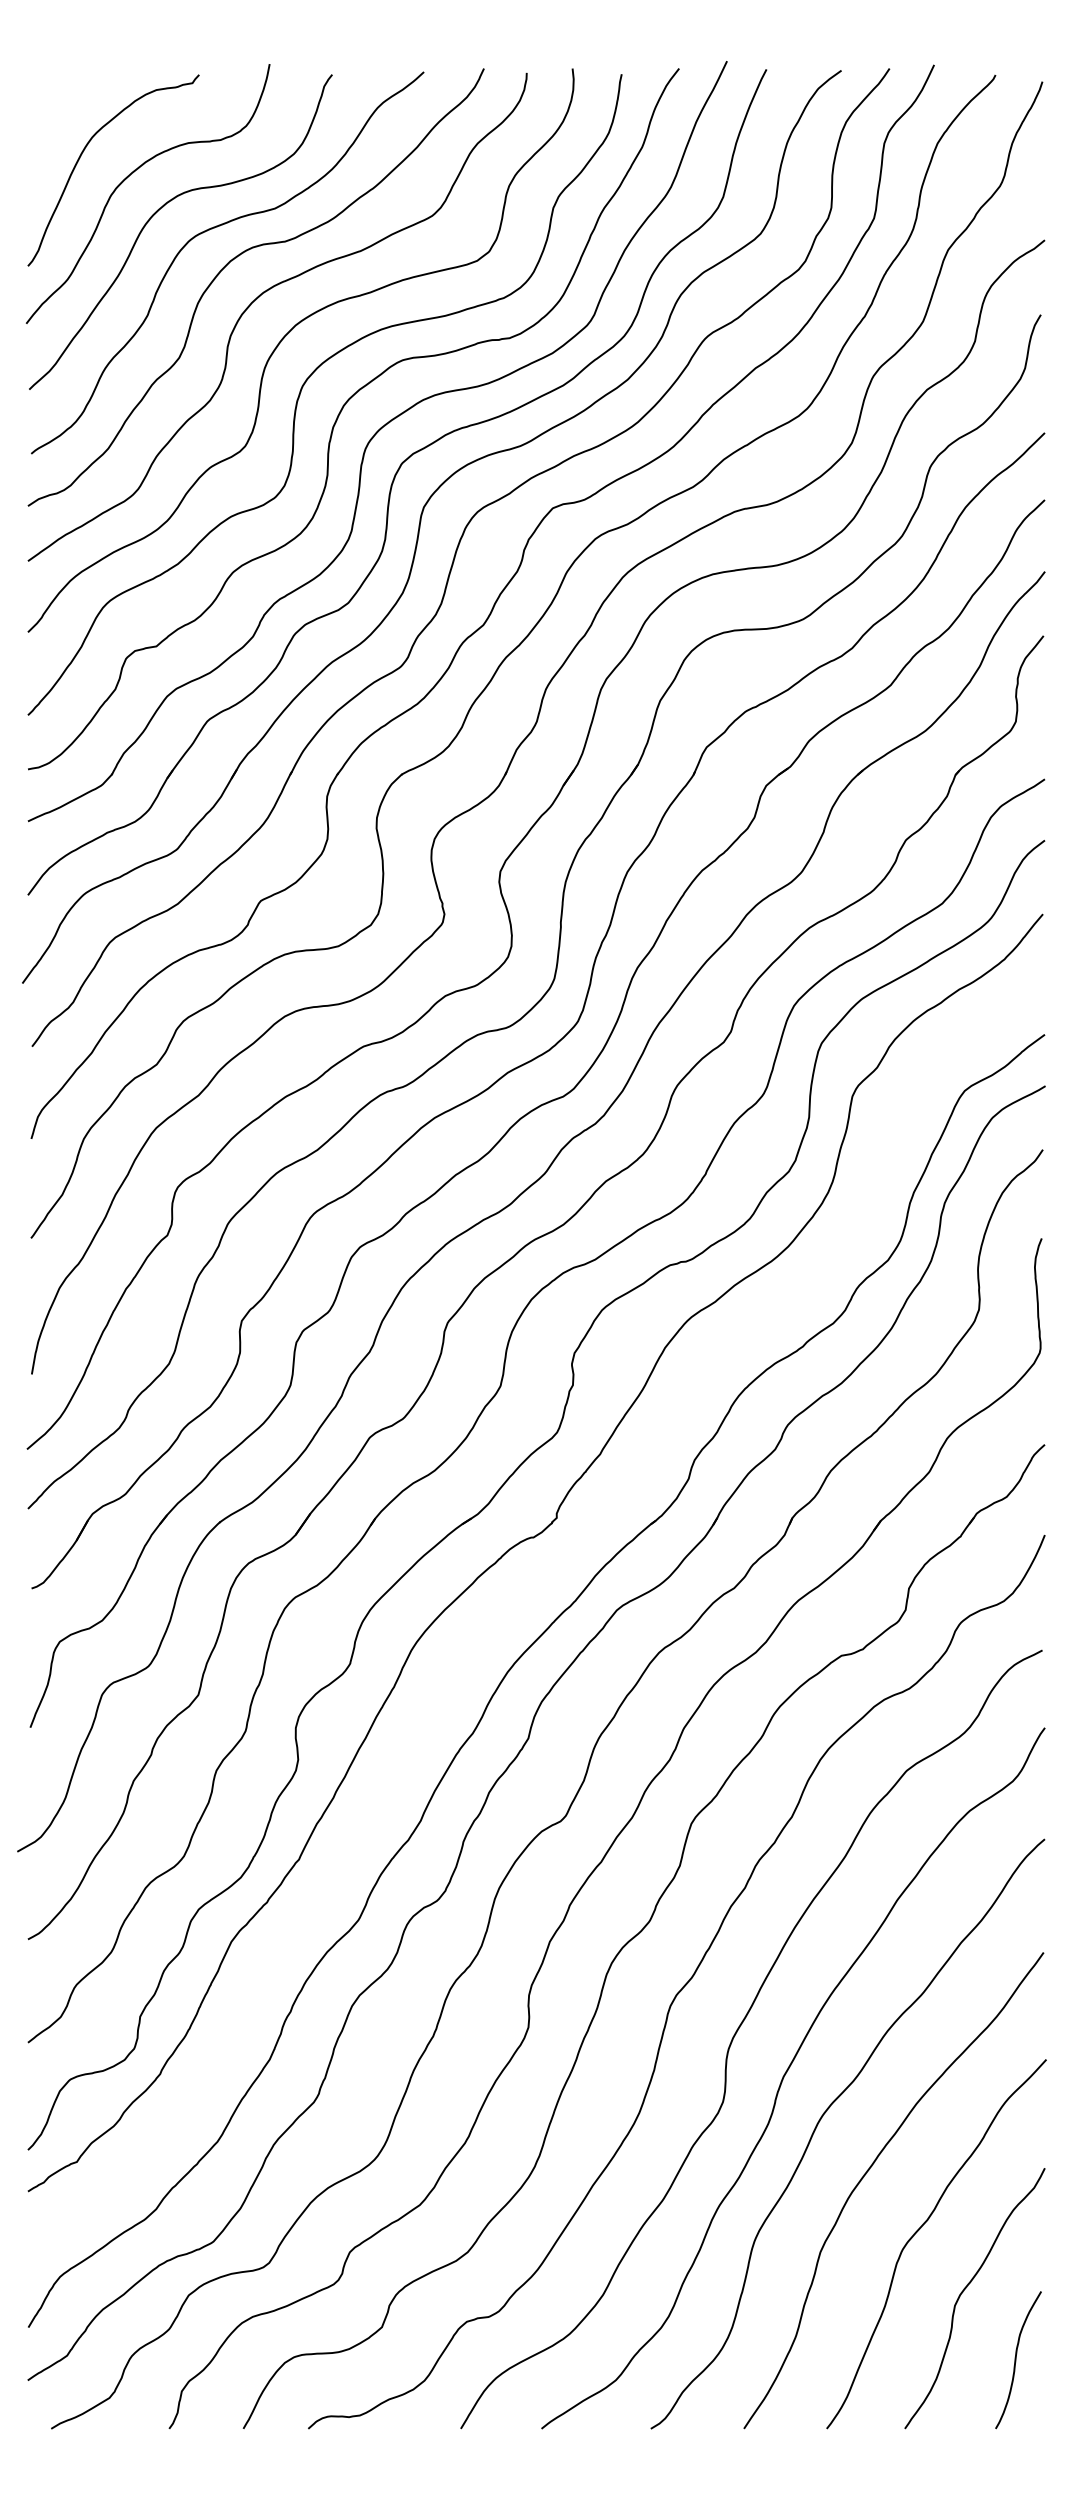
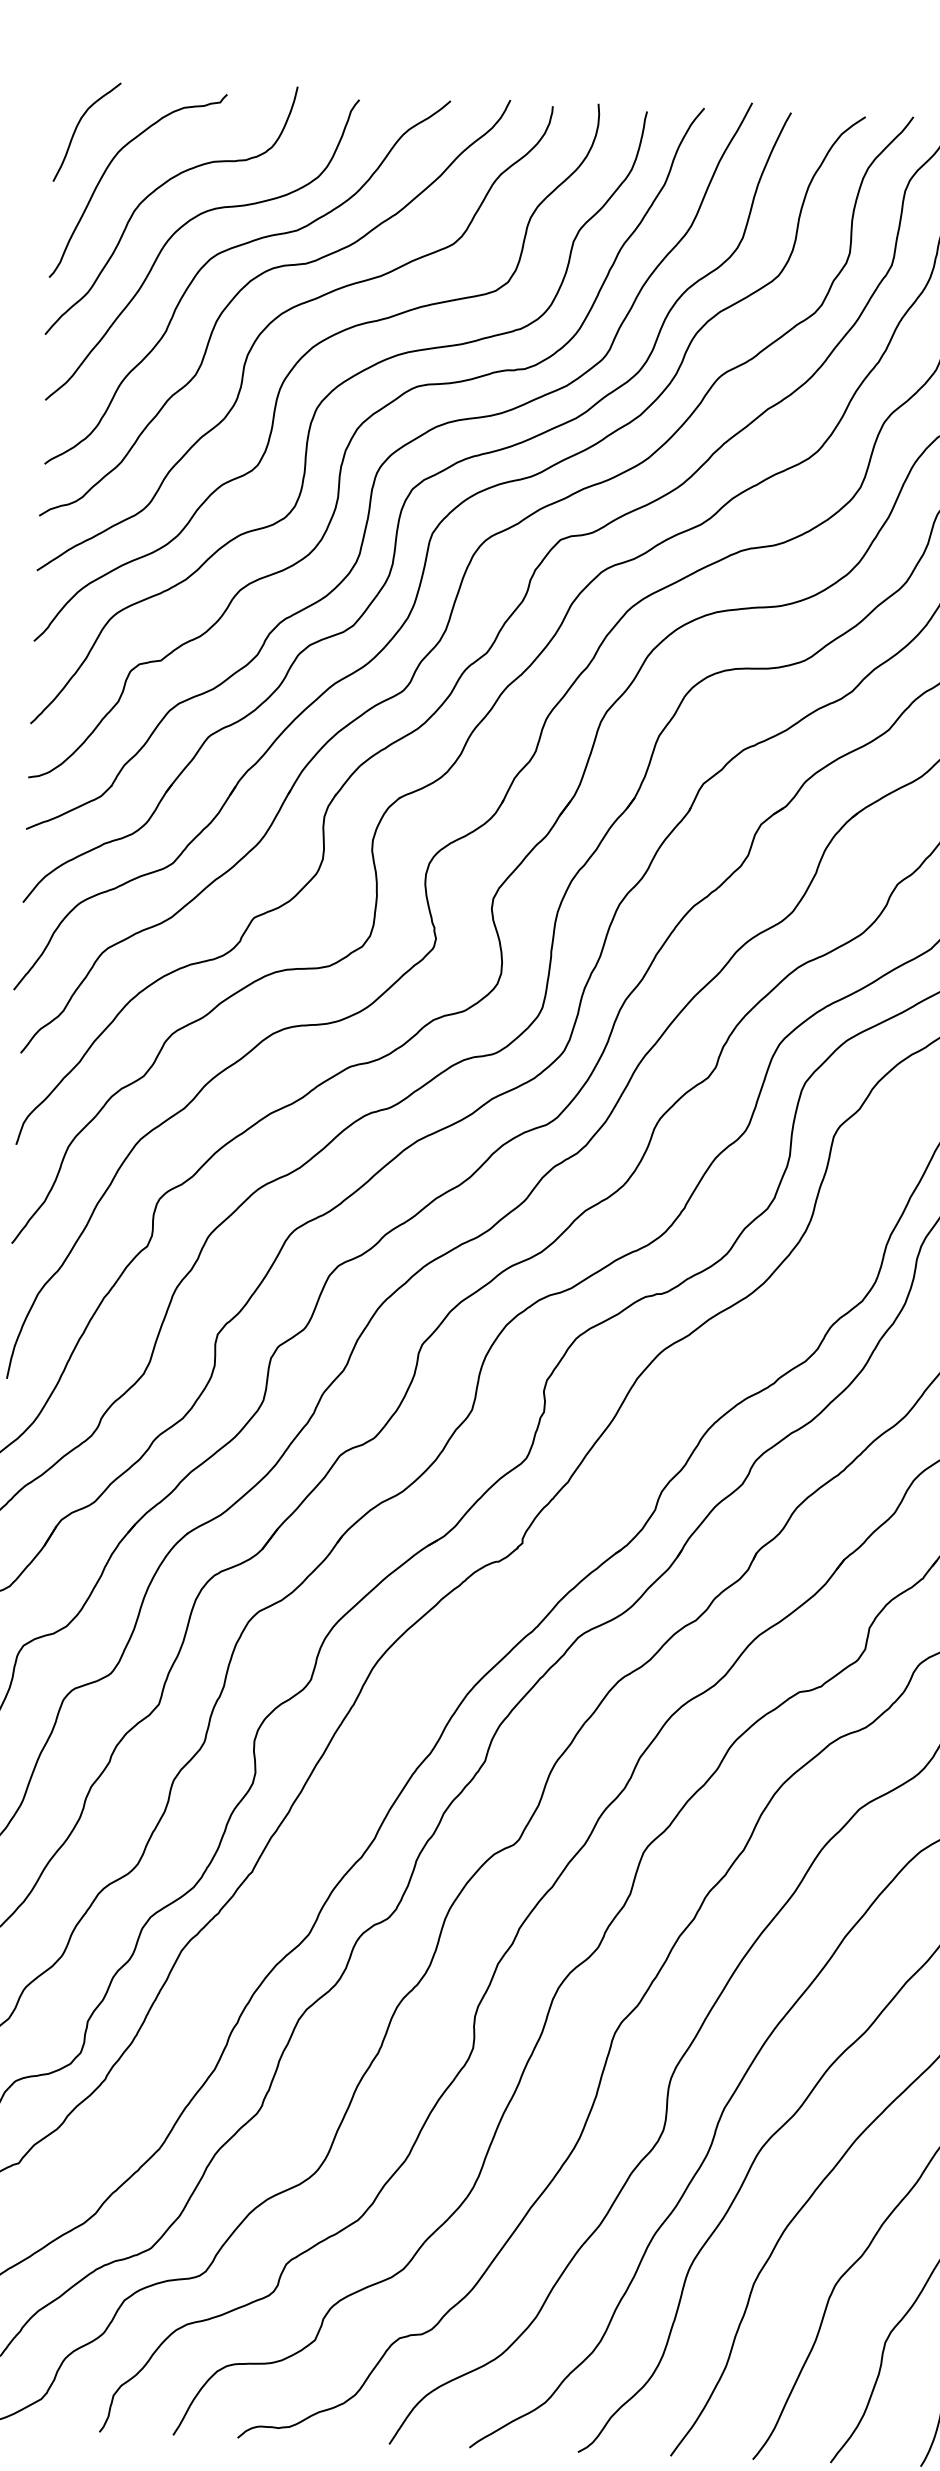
curve: (49, 116) -> (76, 129), added

